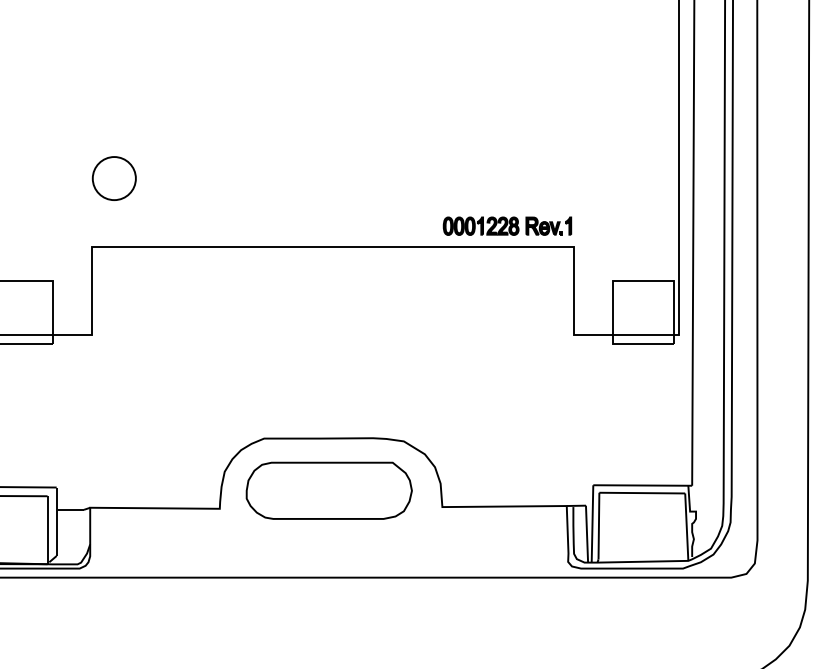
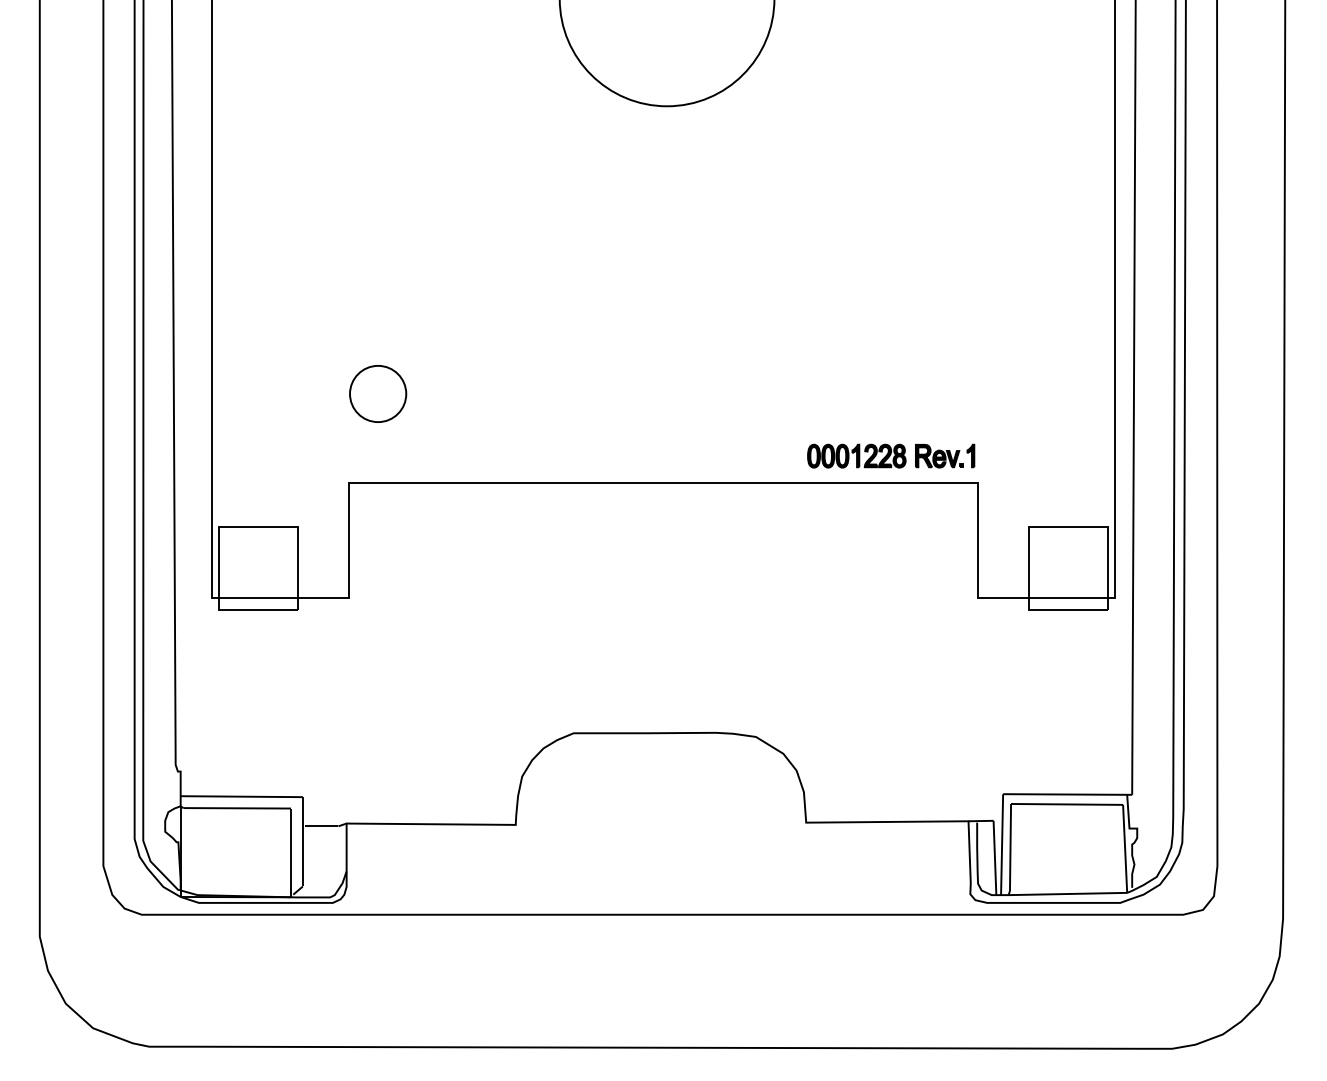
part: (329, 490) -> (658, 800), removed

